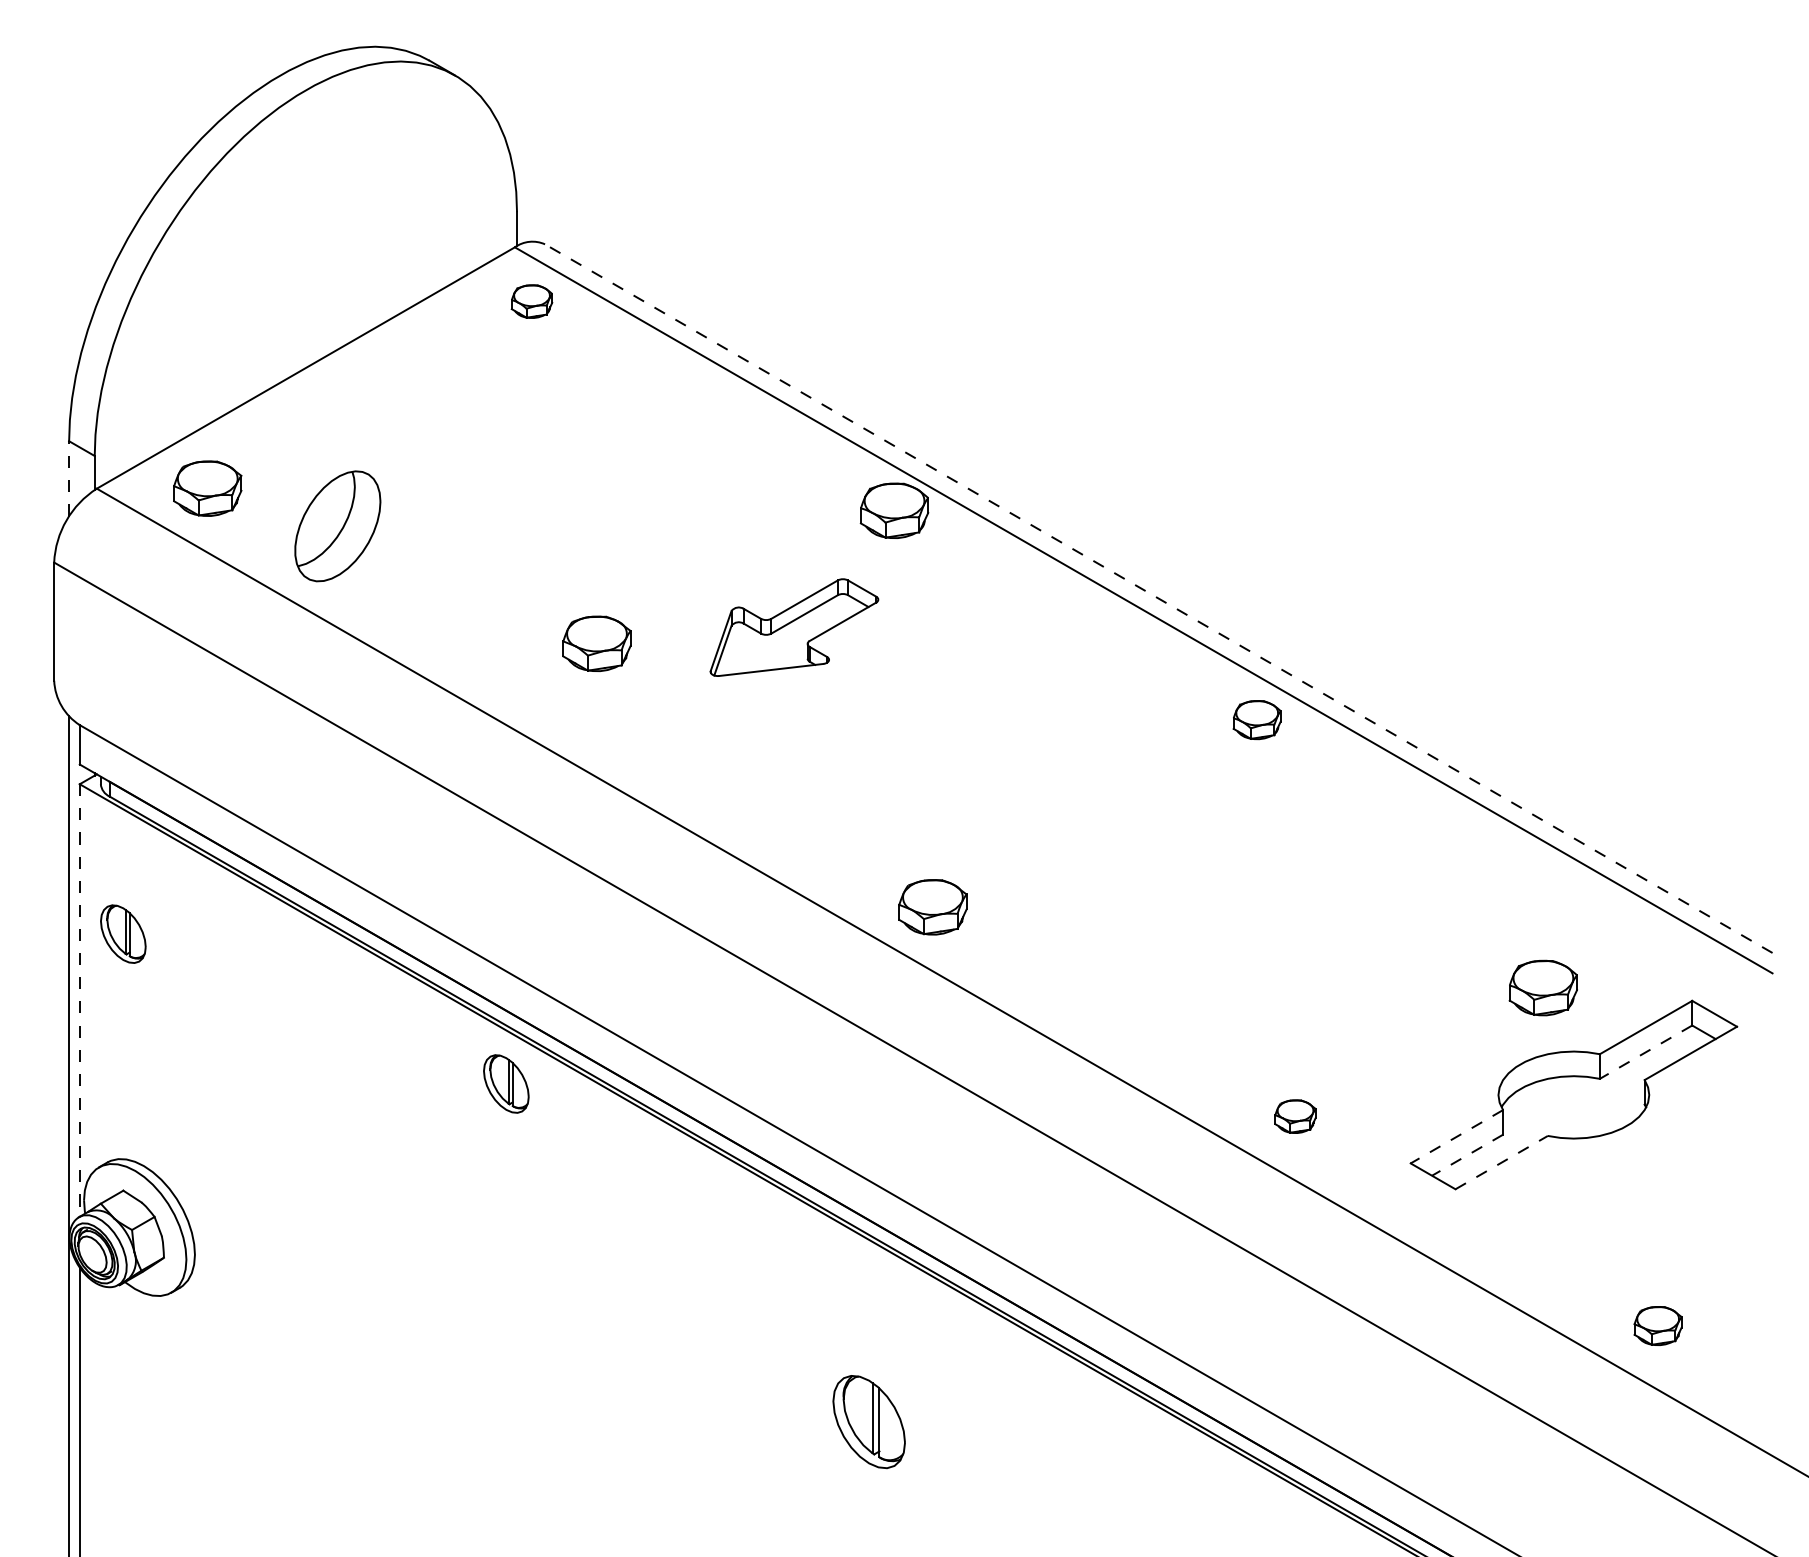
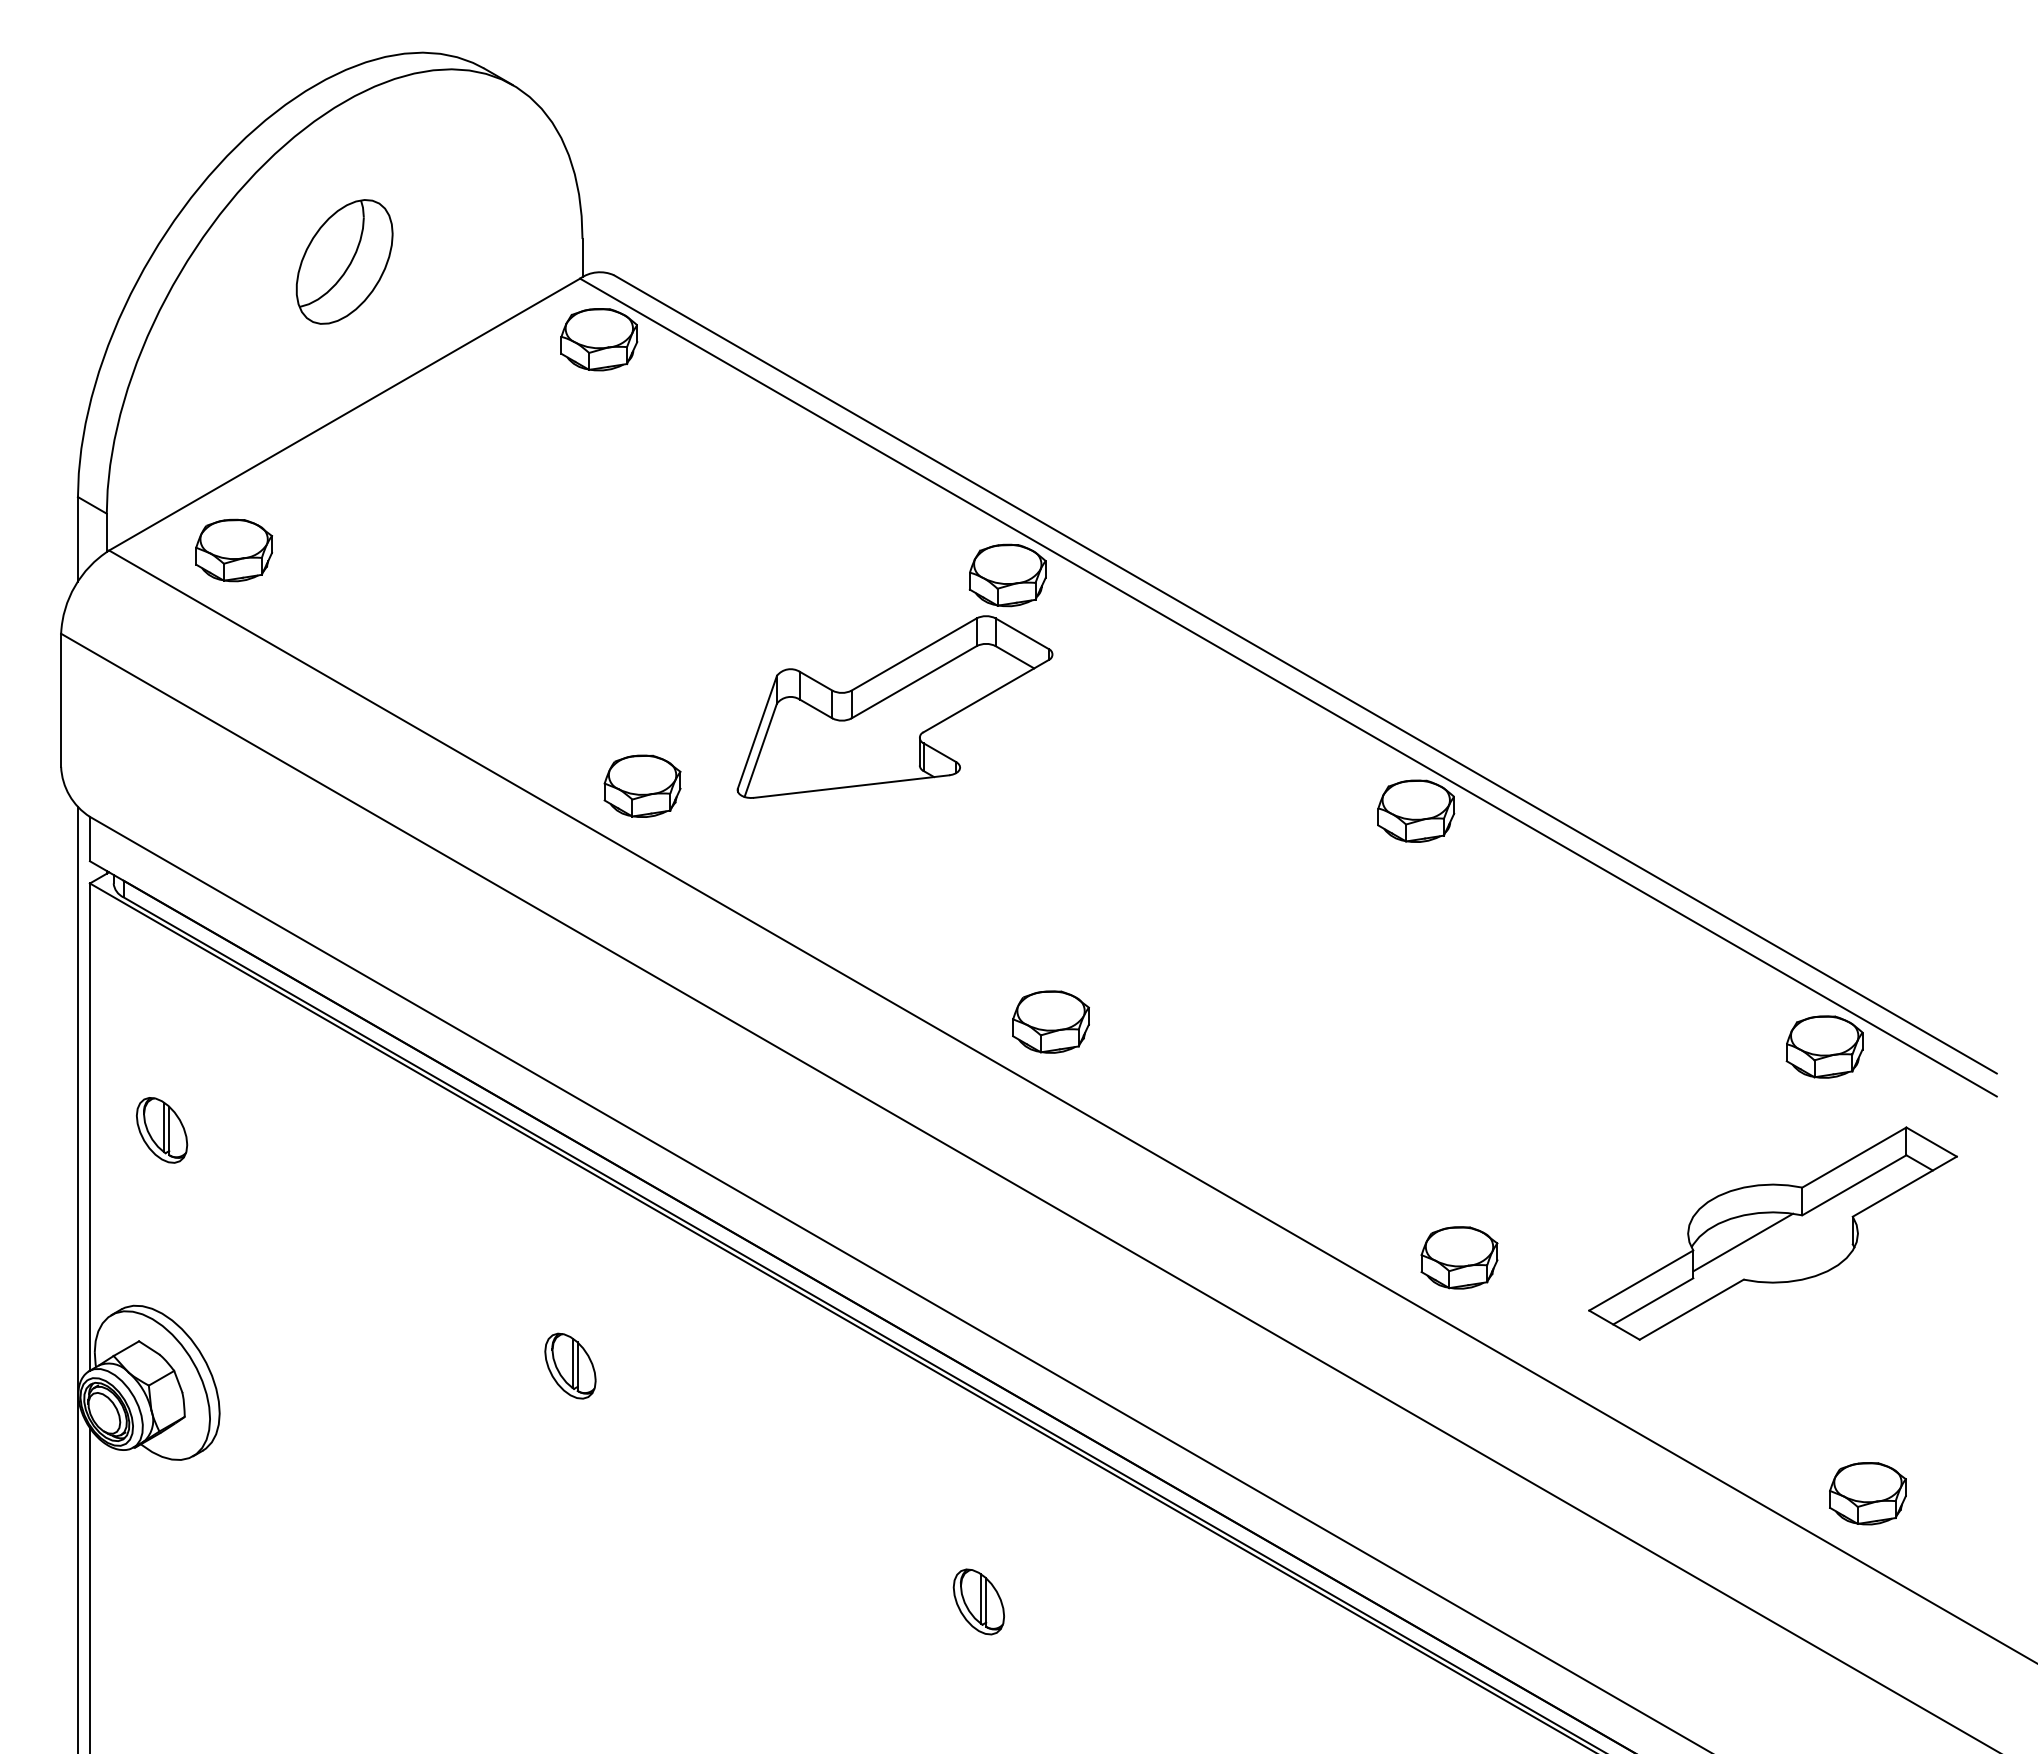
part: (532, 301) -> (599, 339), size x1.67
line: (68, 478) -> (77, 538), dashed -> solid
part: (337, 525) -> (344, 261), moved
line: (1158, 598) -> (1305, 674), dashed -> solid
part: (793, 627) -> (894, 706), size x1.67
part: (596, 643) -> (642, 785), moved
part: (1257, 719) -> (1416, 810), size x1.43
part: (123, 934) -> (162, 1130), moved
part: (1543, 987) -> (1824, 1046), moved
line: (79, 1000) -> (89, 1127), dashed -> solid
line: (1645, 1052) -> (1853, 1185), dashed -> solid
part: (506, 1083) -> (570, 1365), moved
line: (1547, 1102) -> (1743, 1242), added
part: (1295, 1116) -> (1459, 1257), size x1.67
line: (1456, 1136) -> (1640, 1280), dashed -> solid
line: (1466, 1155) -> (1652, 1301), dashed -> solid
line: (1502, 1162) -> (1692, 1309), dashed -> solid
part: (1657, 1325) -> (1867, 1493), size x1.43
part: (868, 1421) -> (978, 1601), size x0.62

